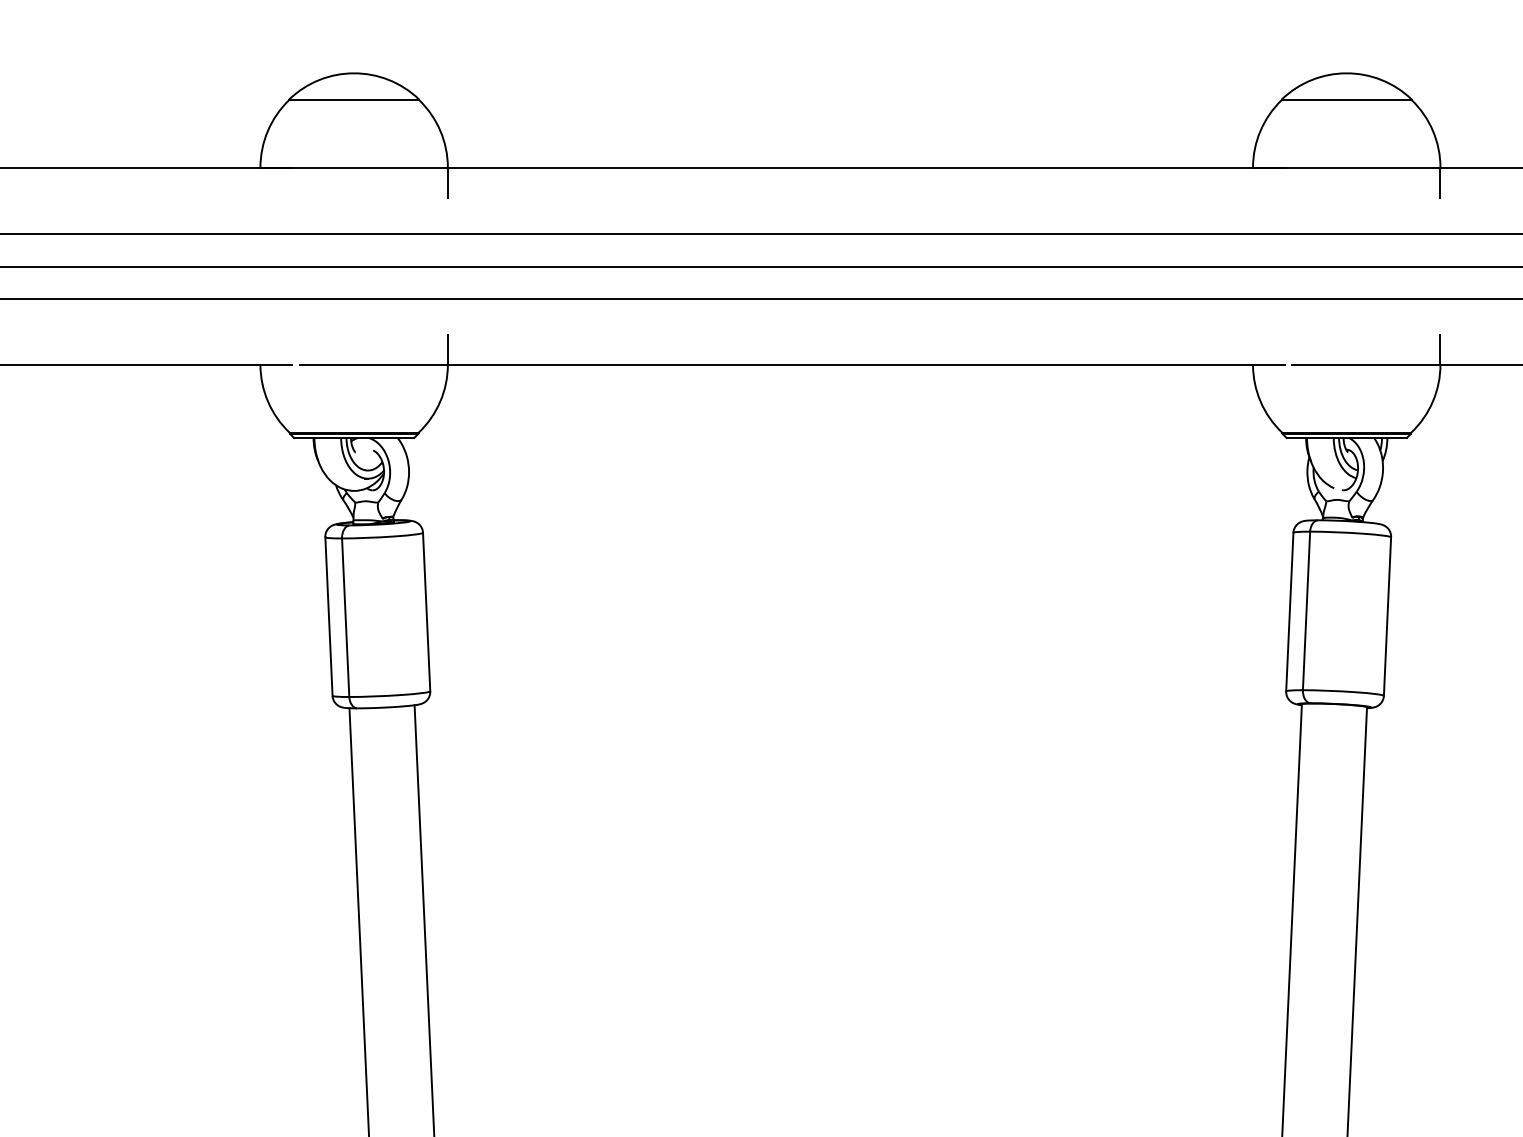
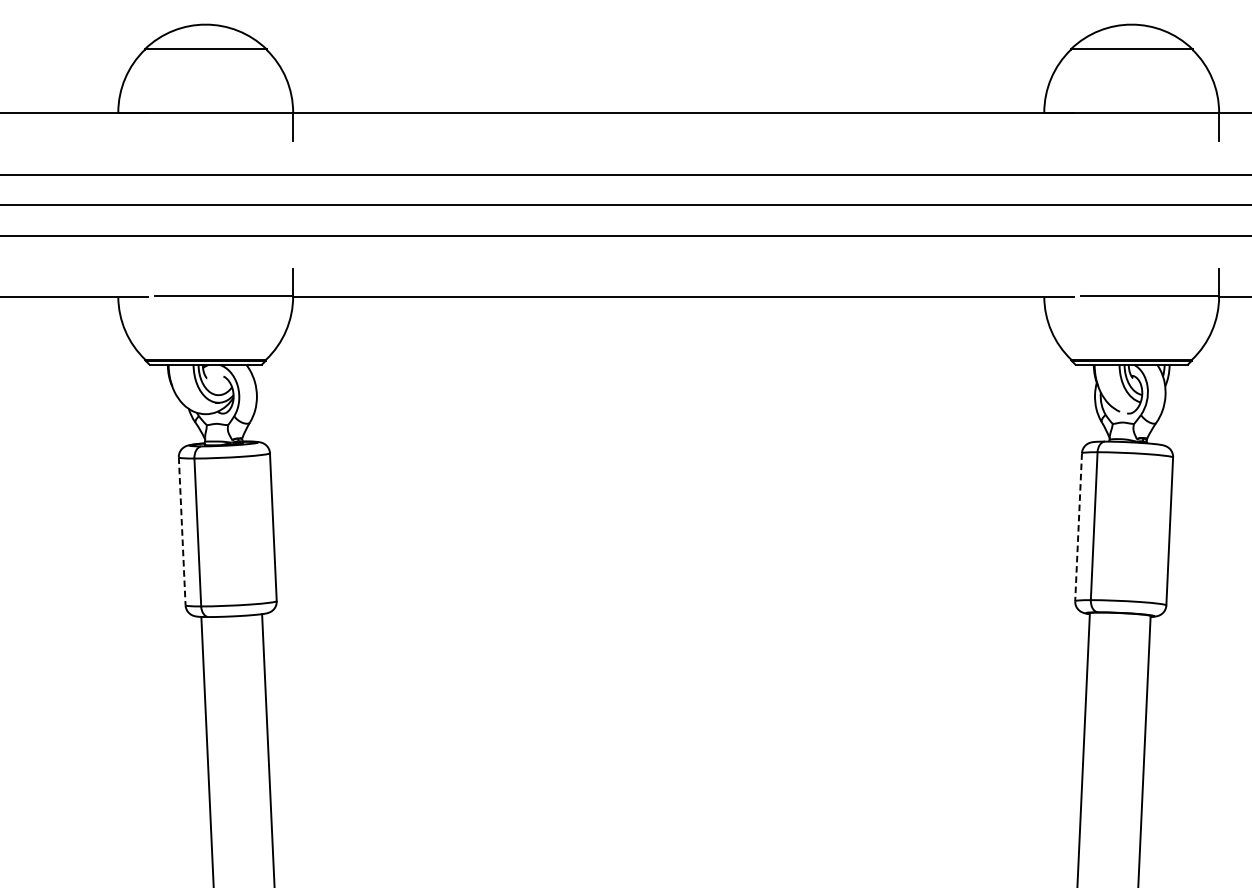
line: (1289, 612) -> (1078, 527), solid -> dashed
line: (328, 617) -> (181, 532), solid -> dashed

